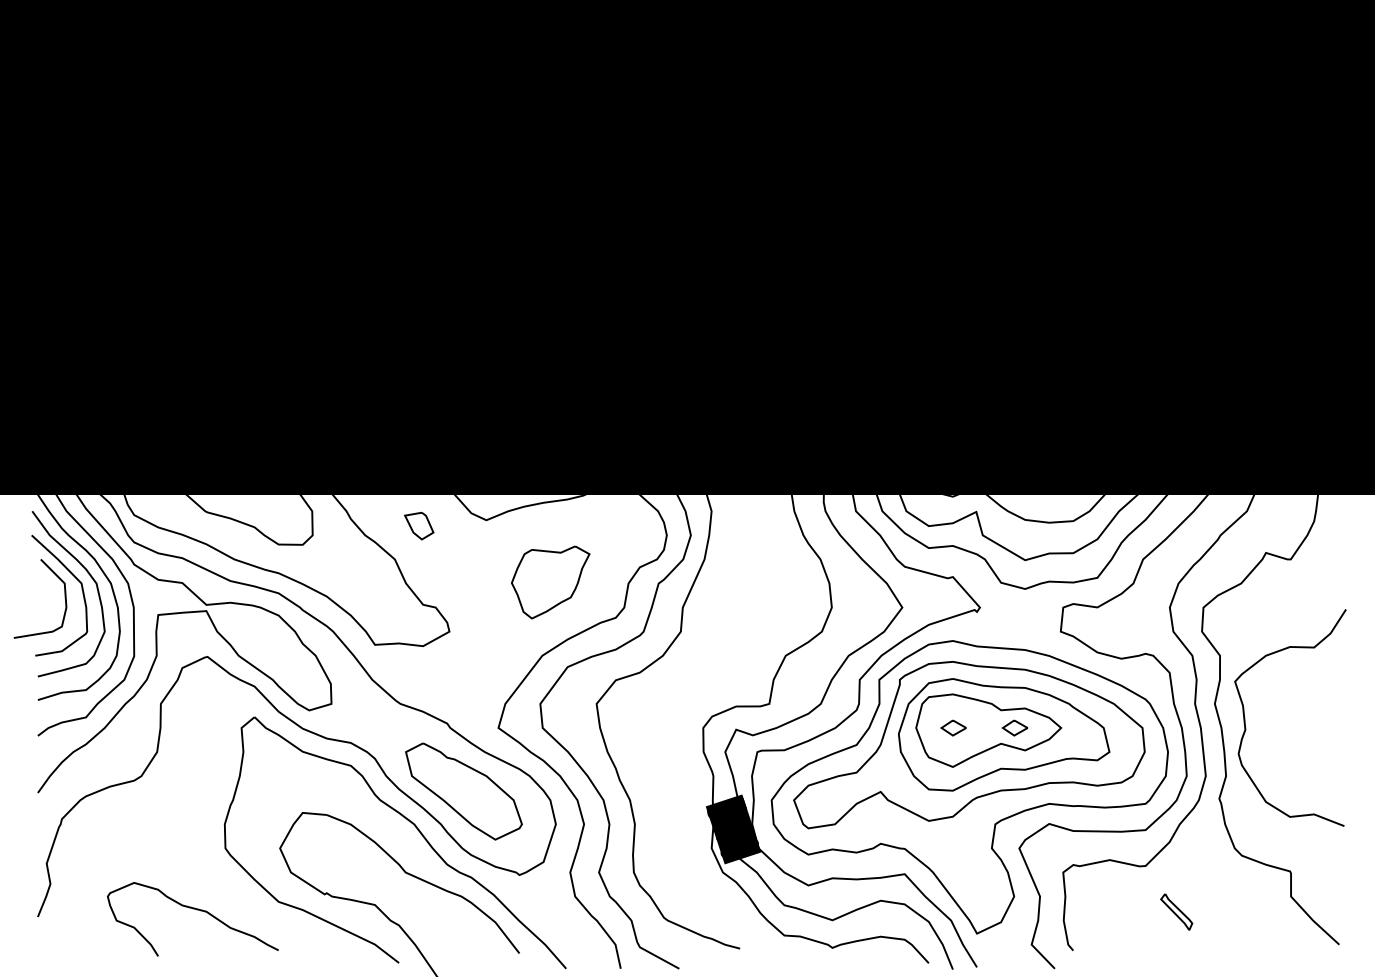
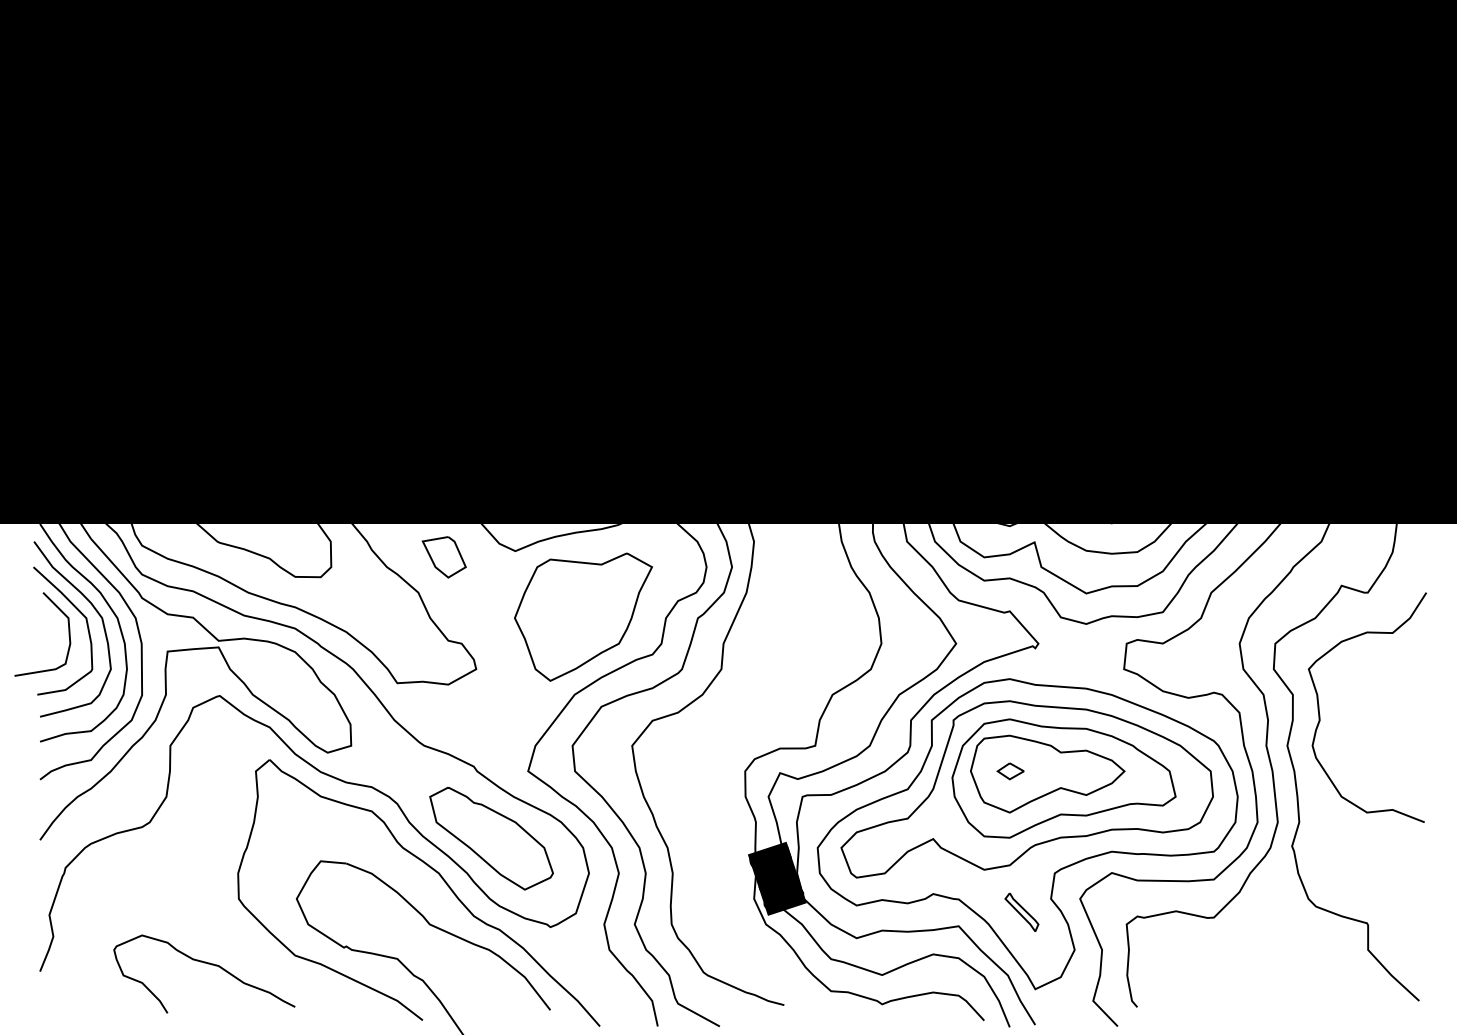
part: (418, 526) -> (443, 557), size x1.43
part: (550, 581) -> (583, 616), size x1.67
curve: (1246, 724) -> (1320, 714), moved
part: (1014, 728) -> (1075, 771), removed
part: (1176, 911) -> (1021, 911), moved

